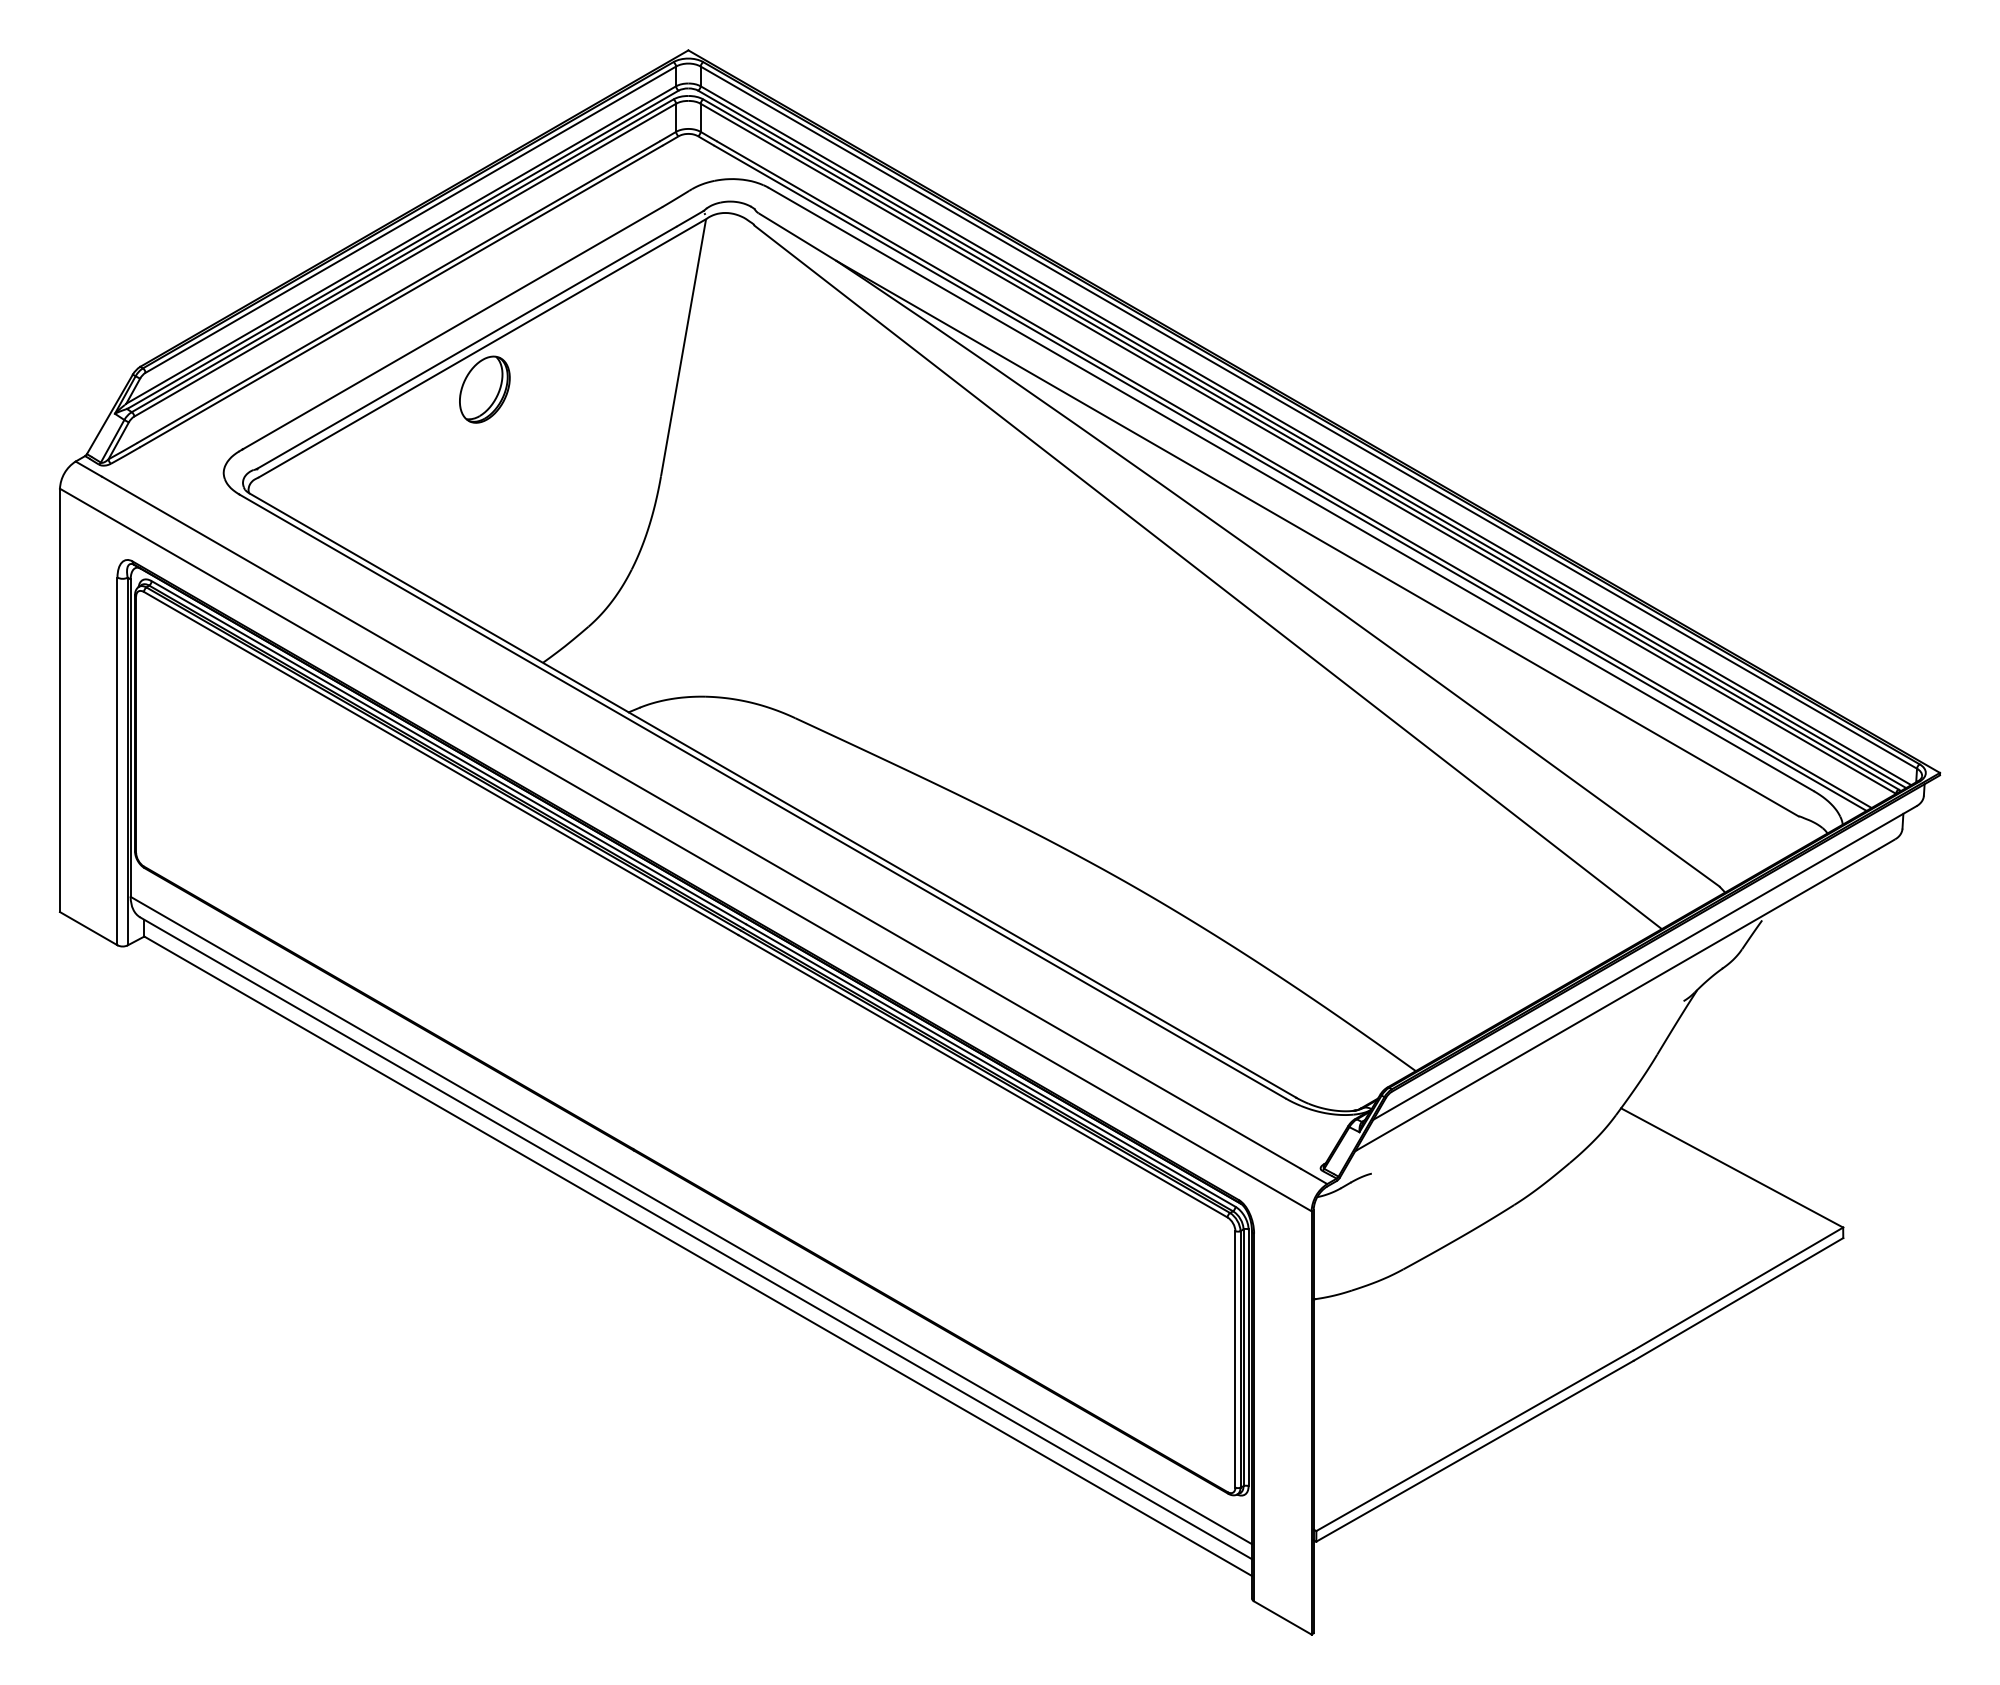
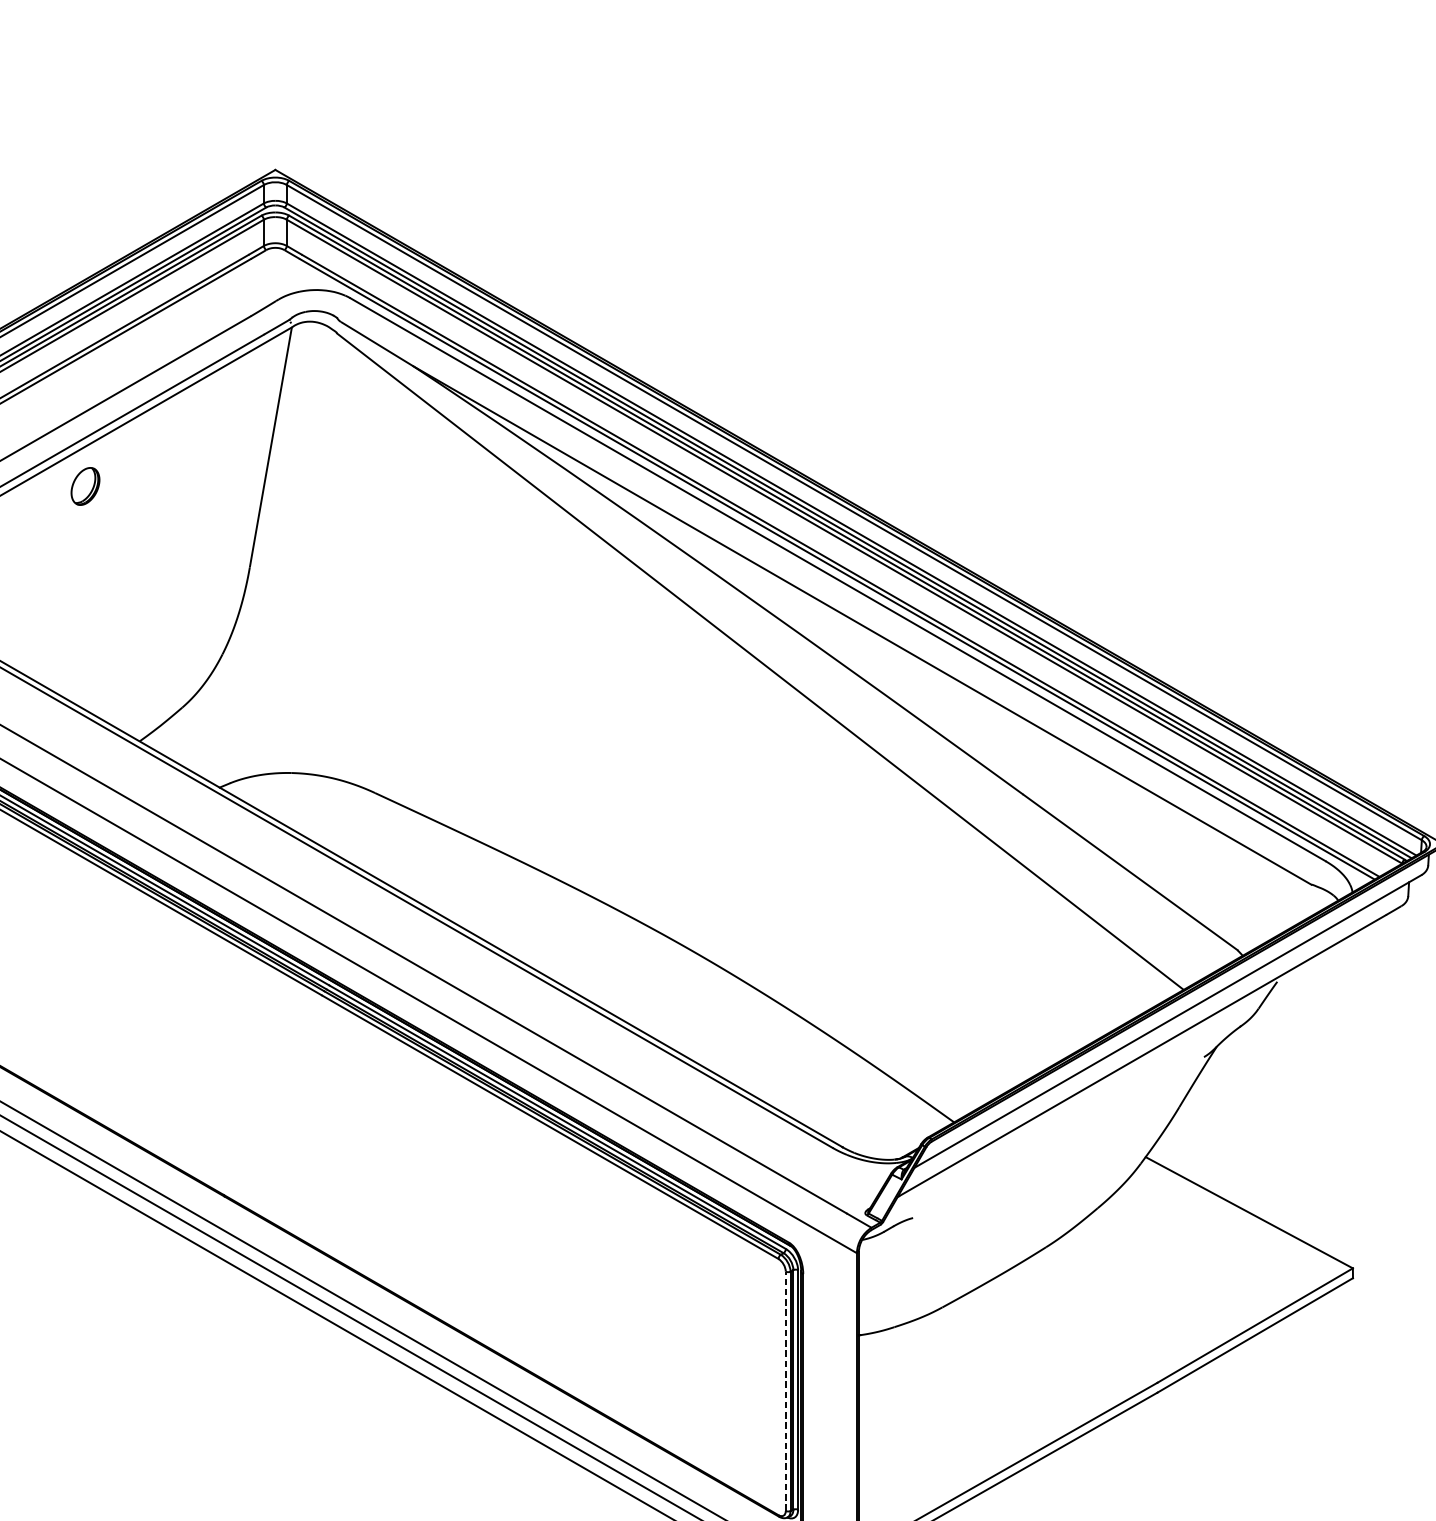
part: (484, 389) -> (85, 486), size x0.6
line: (1235, 1358) -> (785, 1390), solid -> dashed

